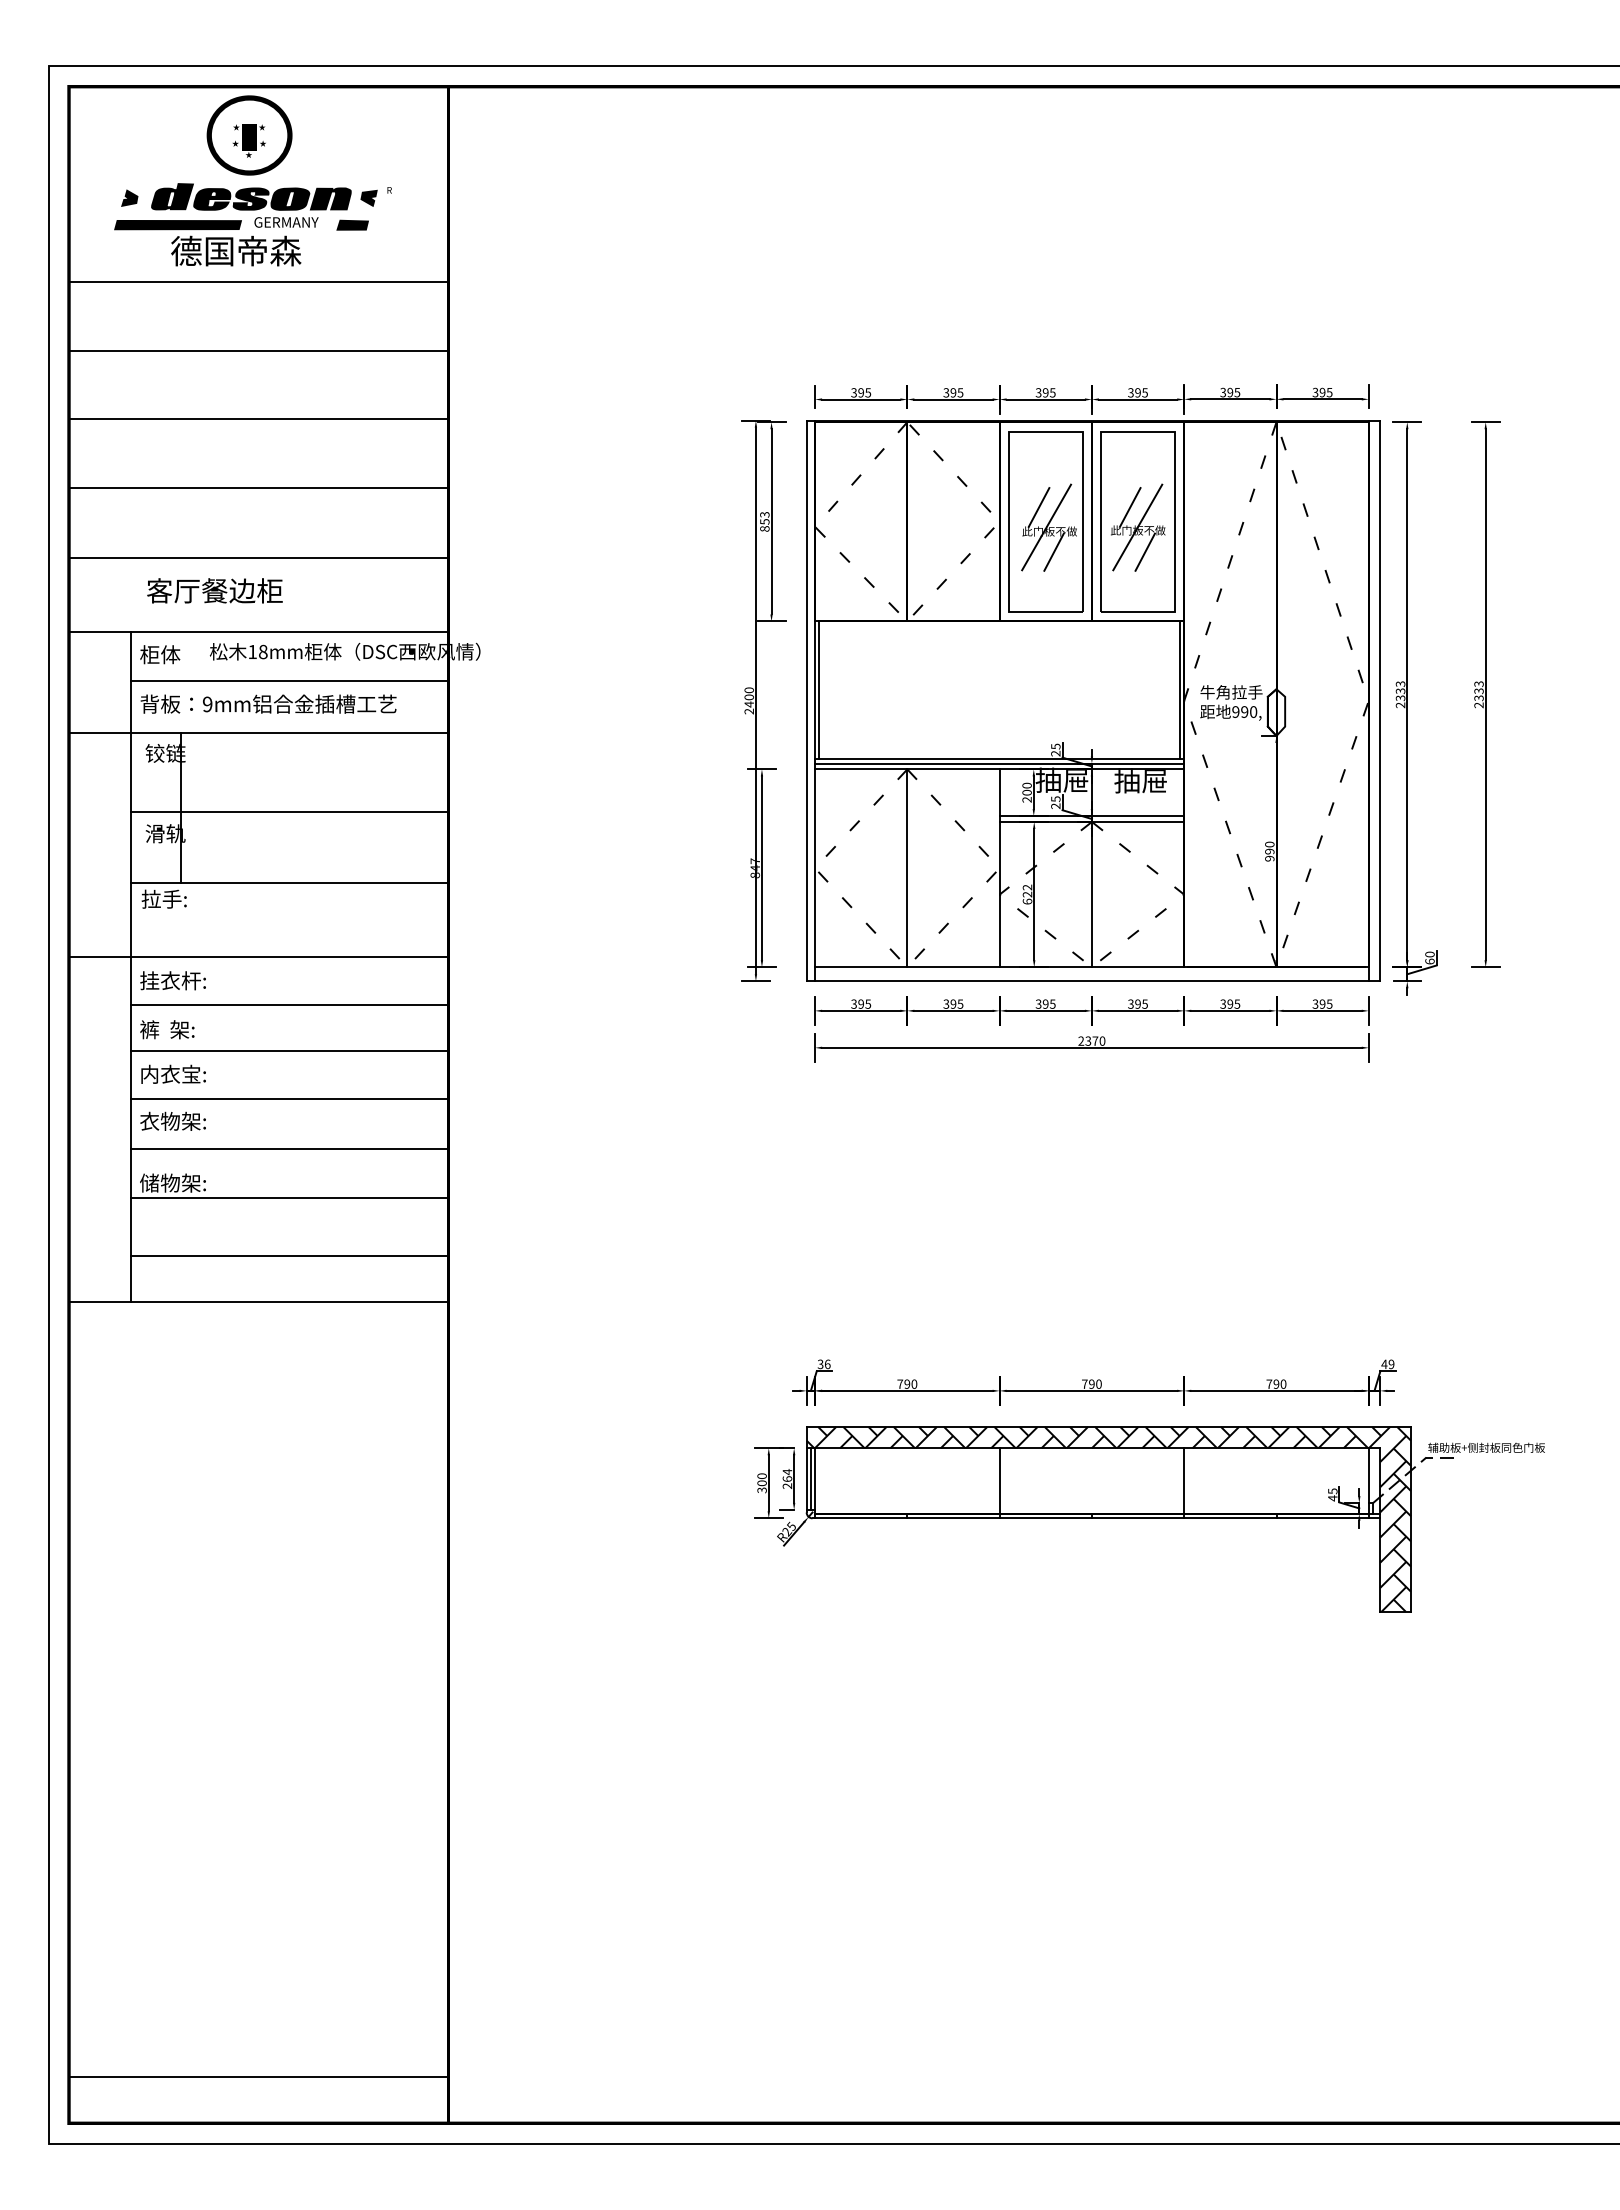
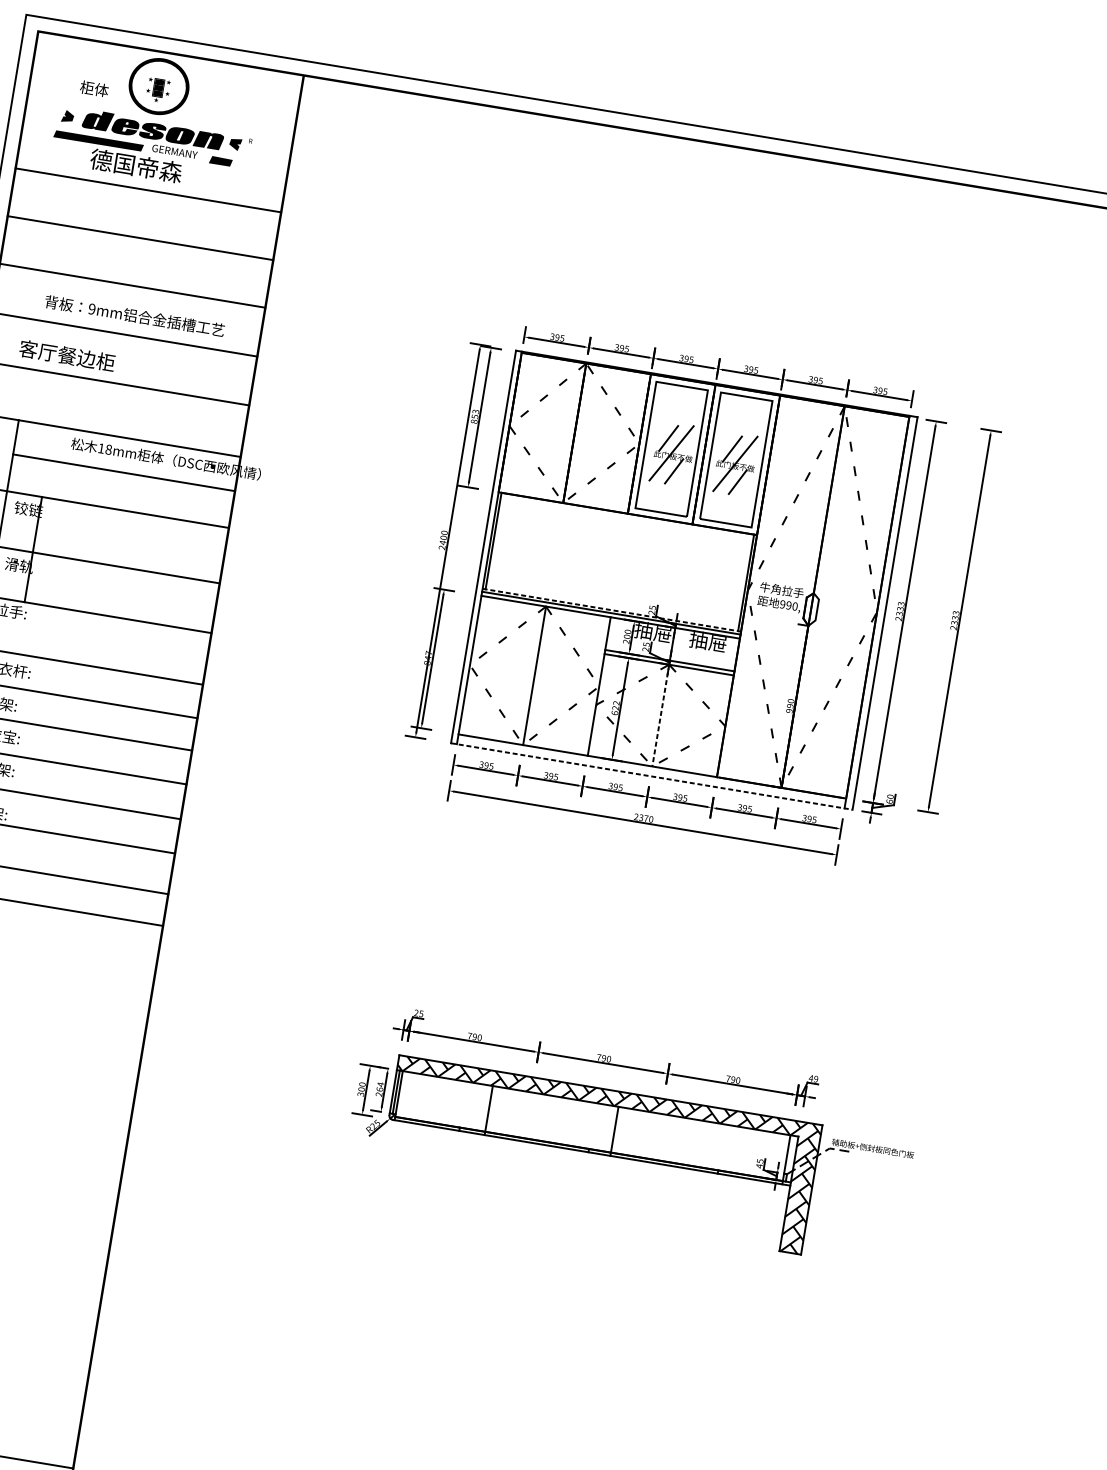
text: (214, 590) -> (67, 355), moved
text: (160, 654) -> (94, 88), moved
text: (268, 703) -> (134, 315), moved
line: (999, 759) -> (611, 610), solid -> dashed
line: (1091, 894) -> (660, 715), solid -> dashed
line: (1093, 981) -> (651, 776), solid -> dashed
text: (823, 1364) -> (418, 1013), 36 -> 25
line: (999, 1483) -> (488, 1110), moved
line: (1184, 1483) -> (614, 1131), moved

